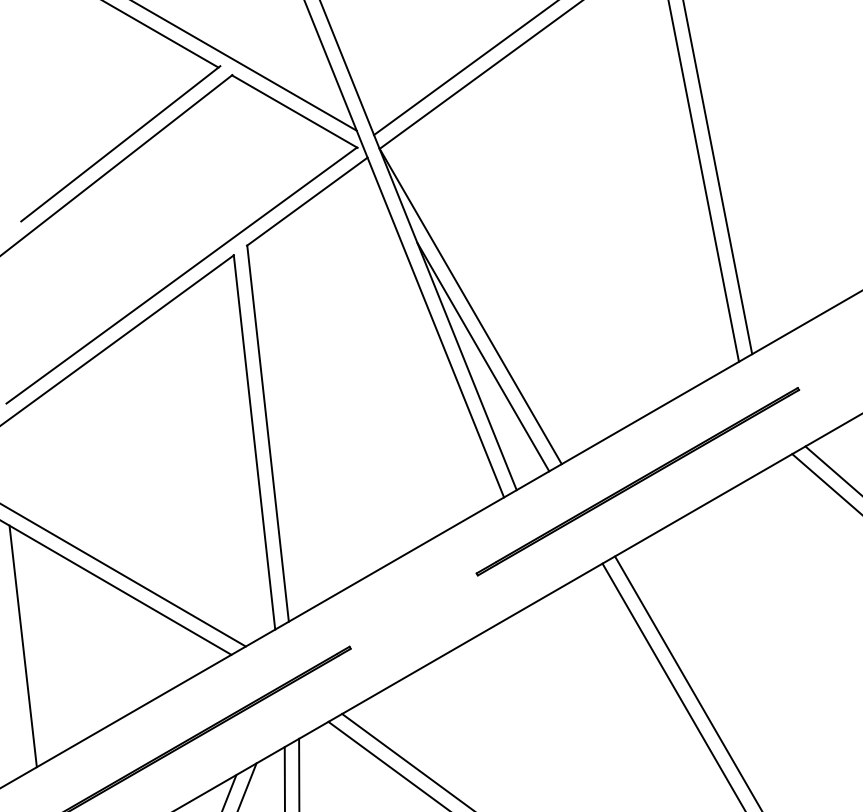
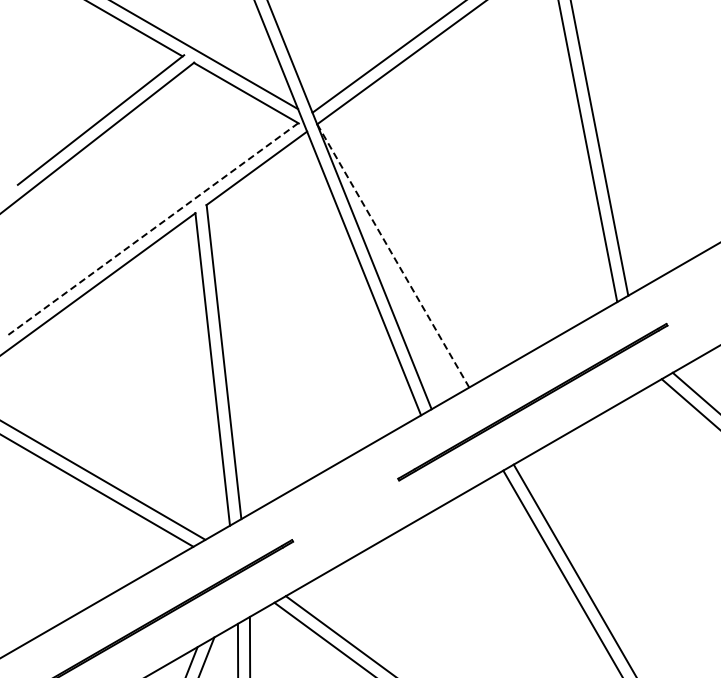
line: (181, 276) -> (151, 230), solid -> dashed
line: (471, 306) -> (393, 255), solid -> dashed
line: (482, 356) -> (403, 297), removed
line: (23, 646) -> (19, 539), removed

